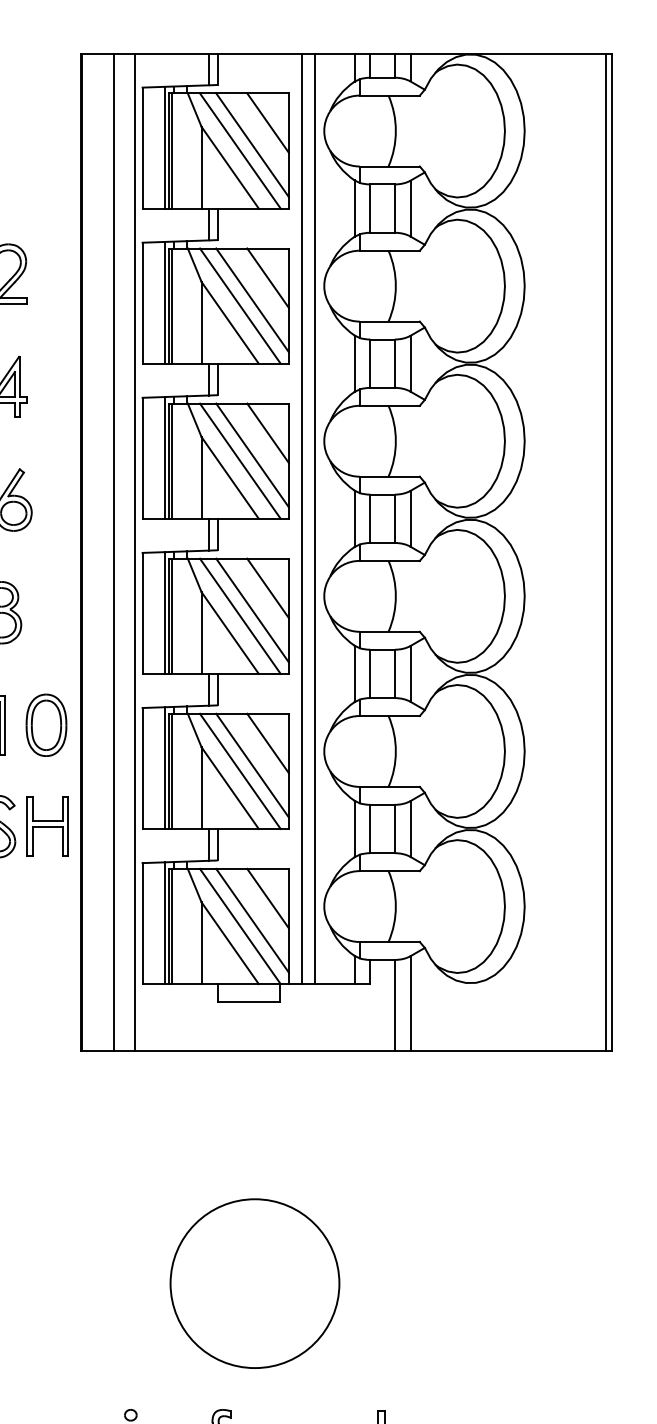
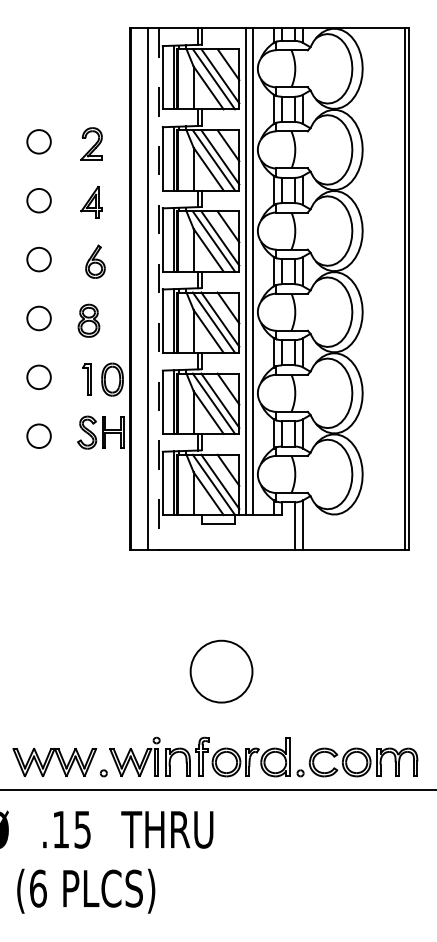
line: (134, 552) -> (158, 289), solid -> dashed
circle: (254, 1283) -> (221, 671), size x0.7

